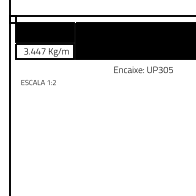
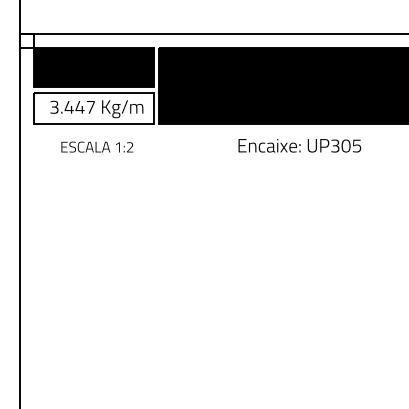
text: (38, 82) -> (96, 147), moved

